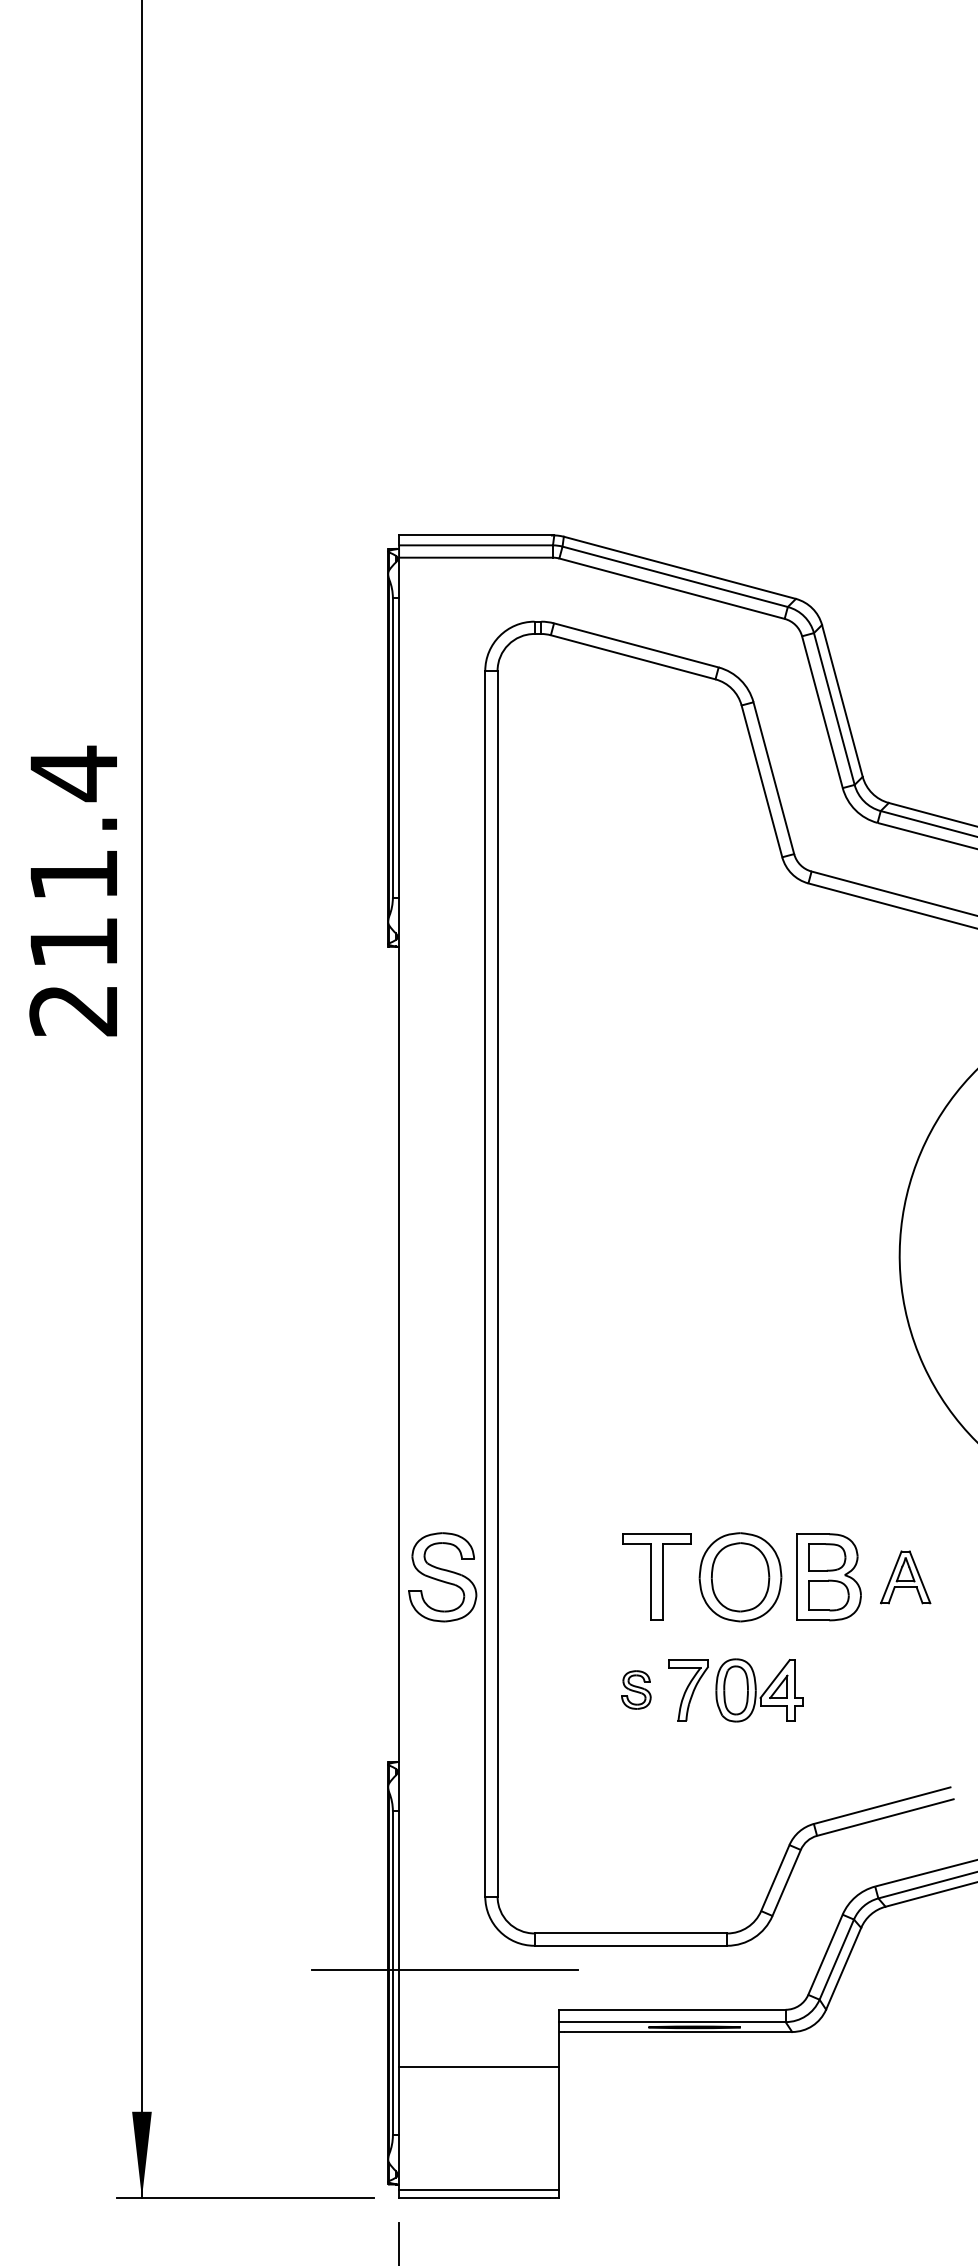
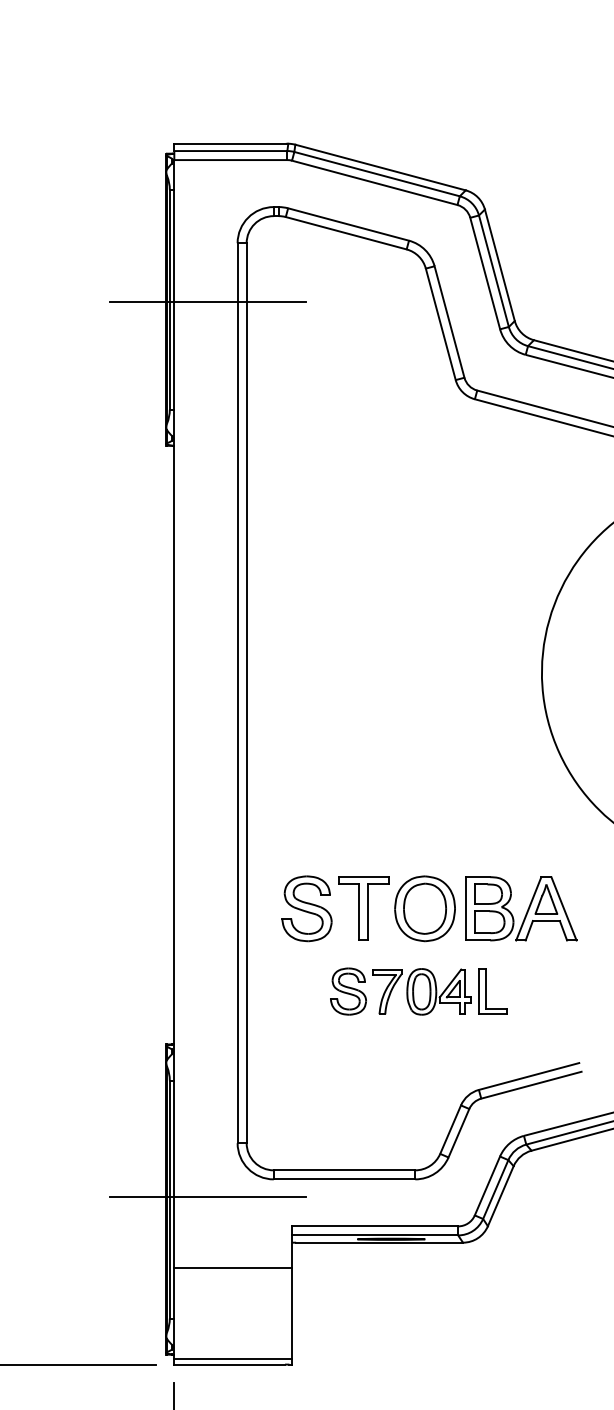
line: (444, 750) -> (207, 301), added
part: (442, 1577) -> (306, 908), moved
part: (905, 1577) -> (546, 908), size x1.67
part: (636, 1689) -> (348, 991), size x1.67
part: (823, 1689) -> (485, 991), added

